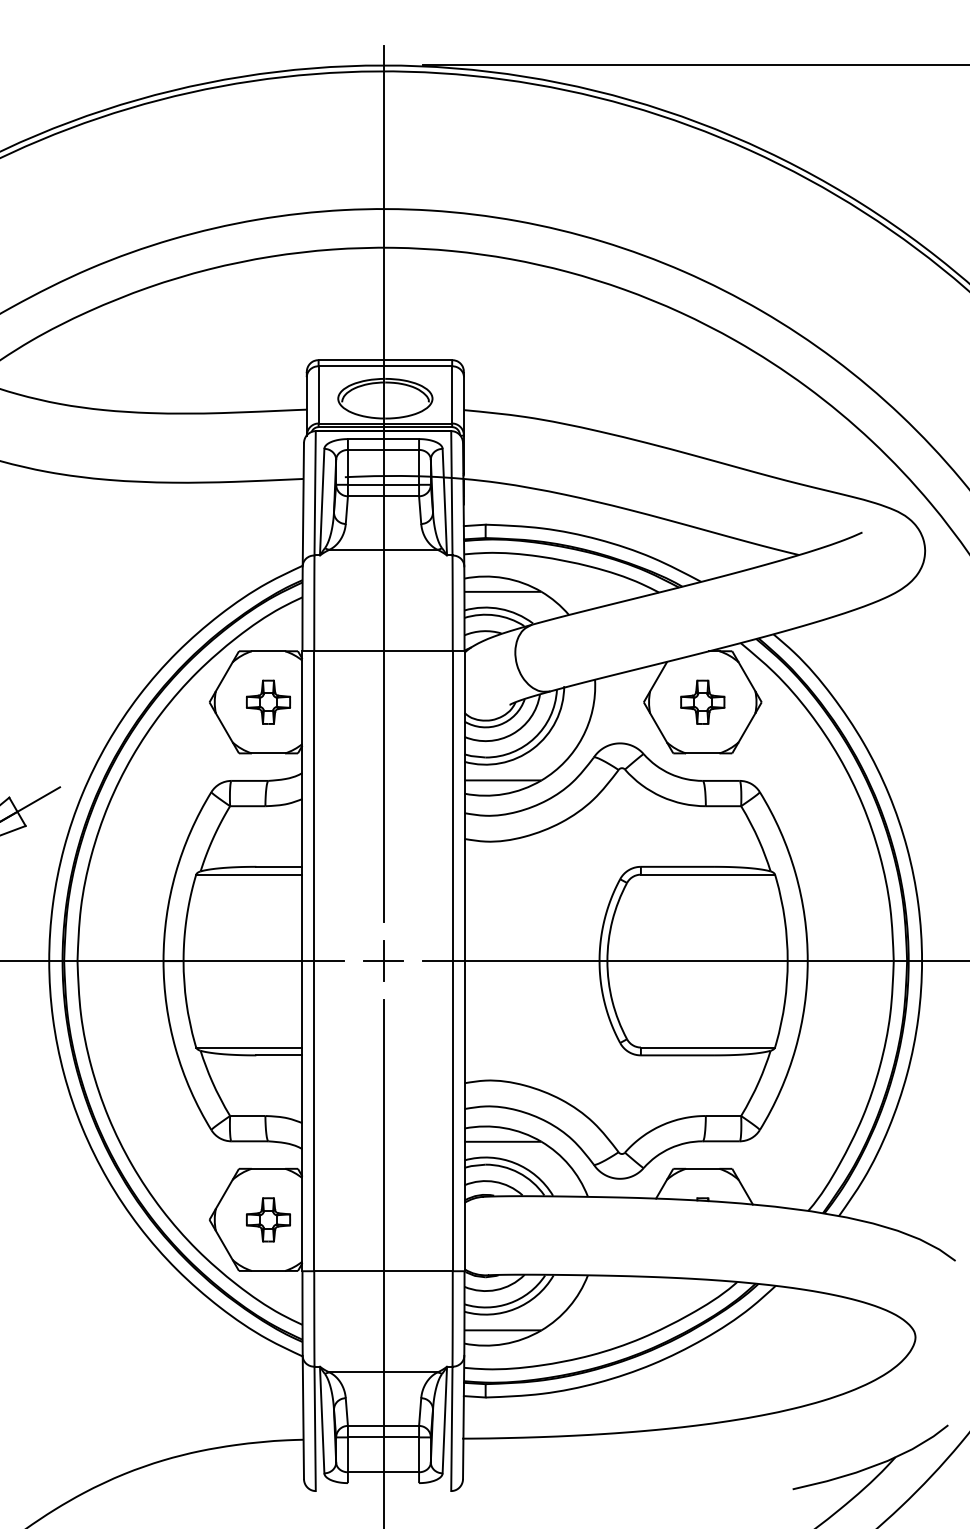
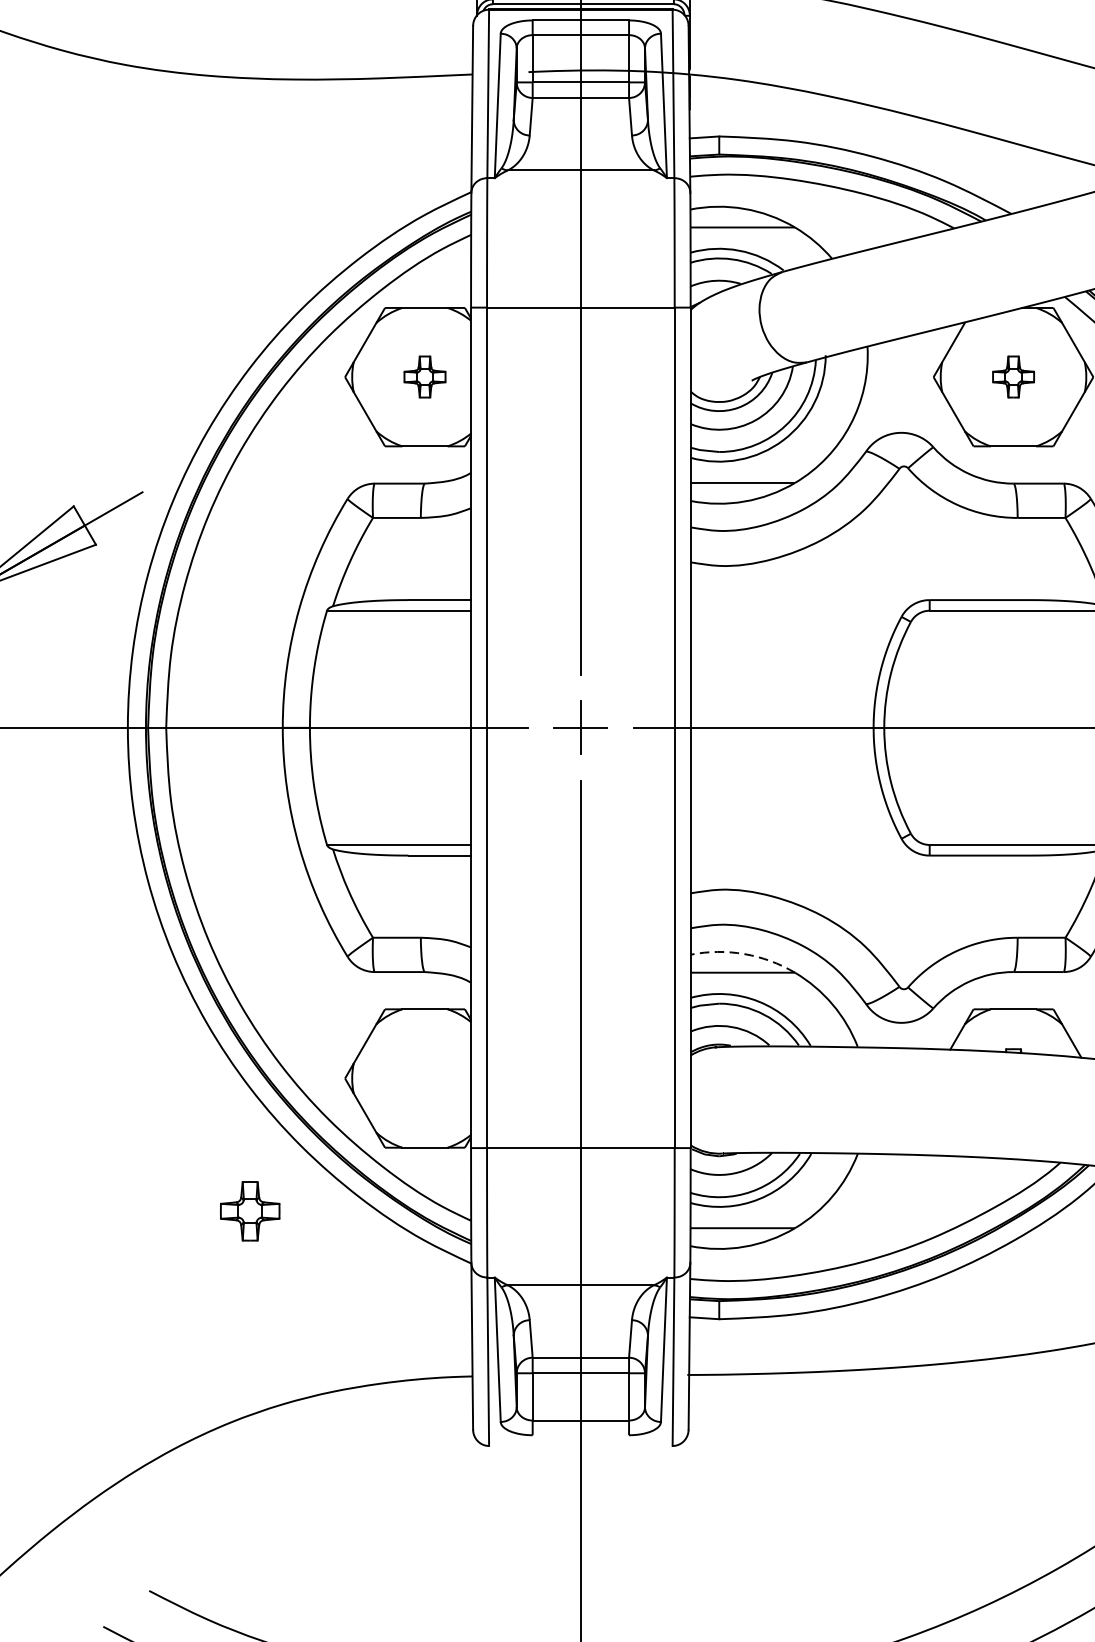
part: (268, 701) -> (425, 376), size x0.7
part: (702, 701) -> (1013, 376), size x0.7
arc: (504, 1128) -> (744, 954), solid -> dashed
part: (268, 1219) -> (250, 1210), moved

